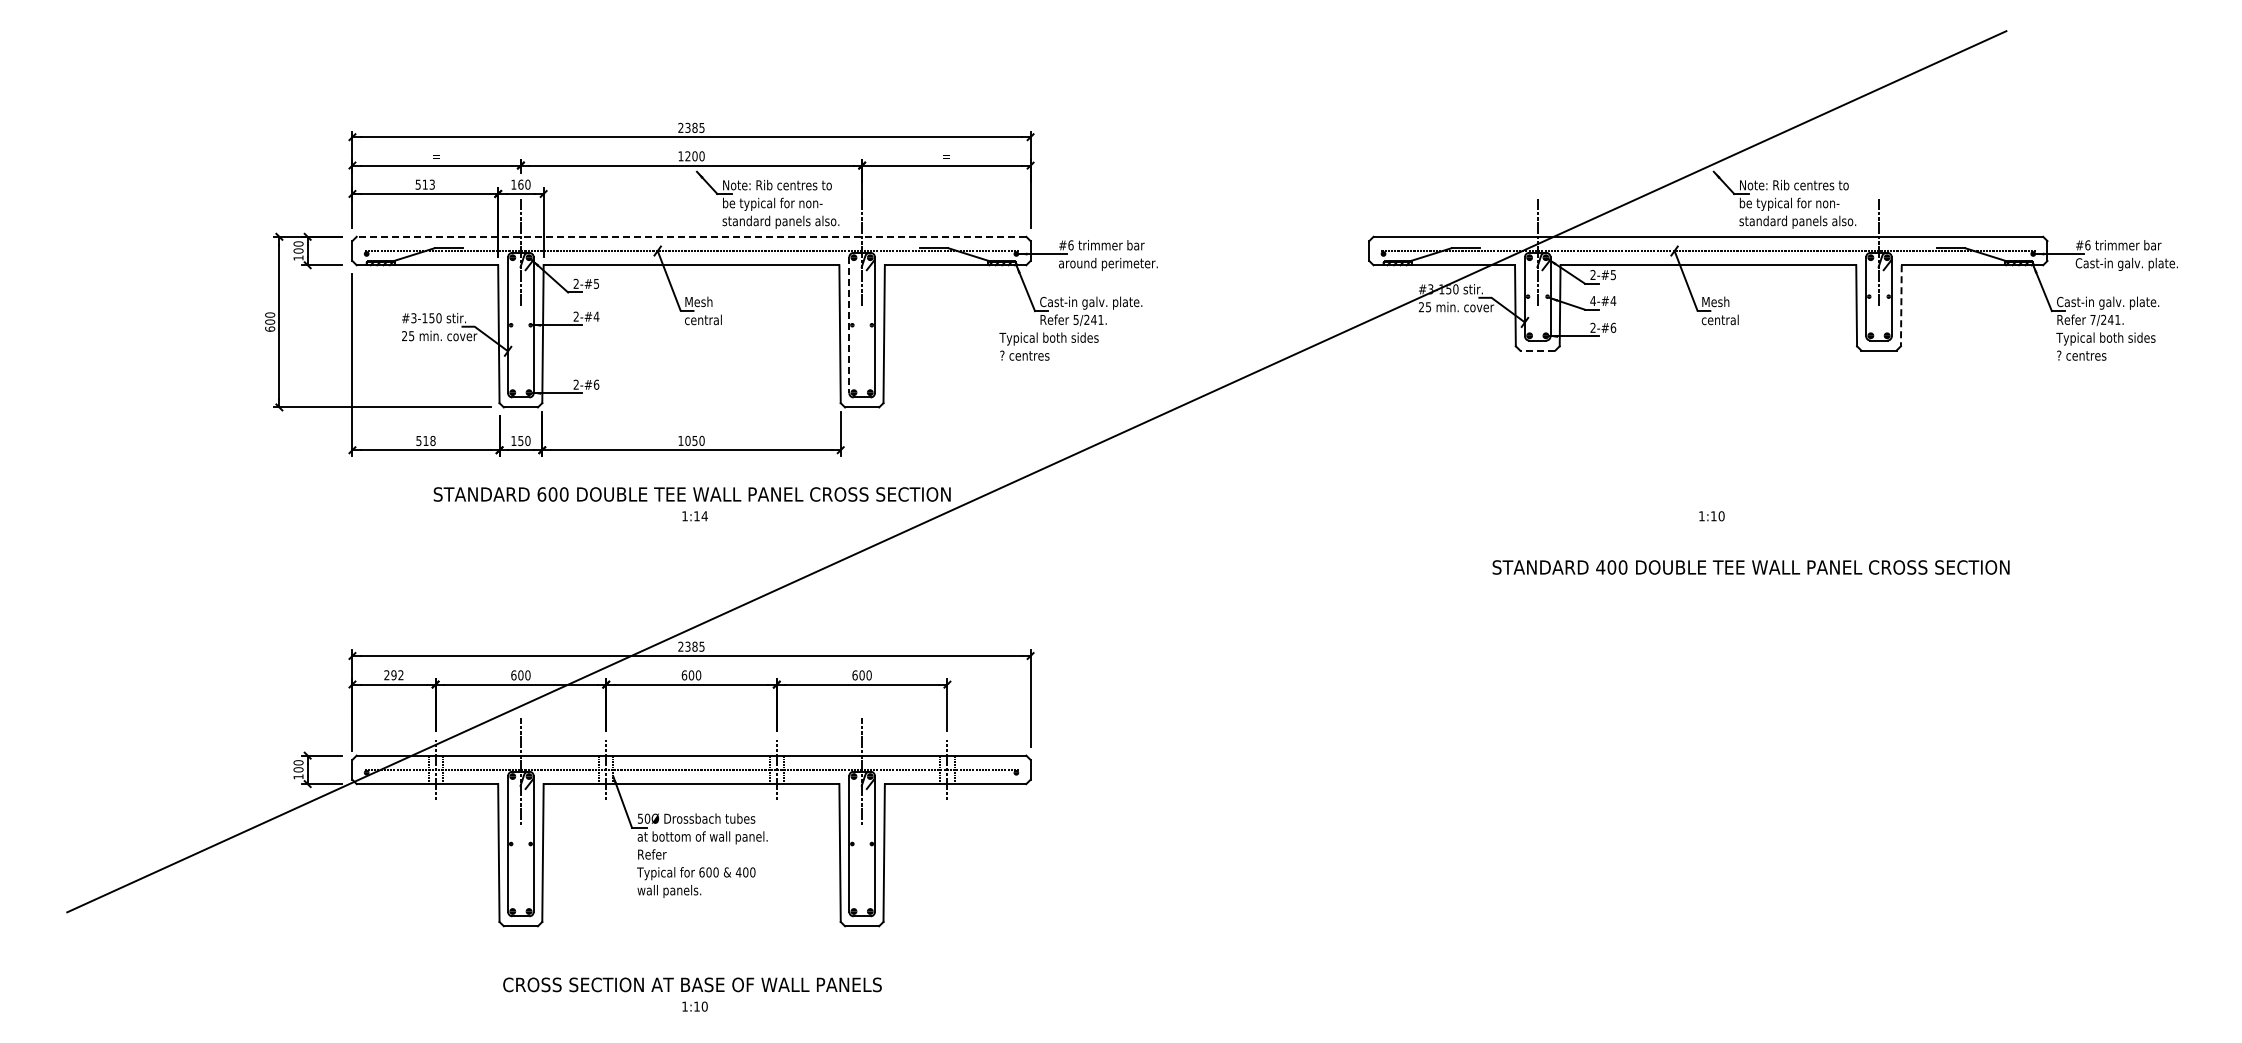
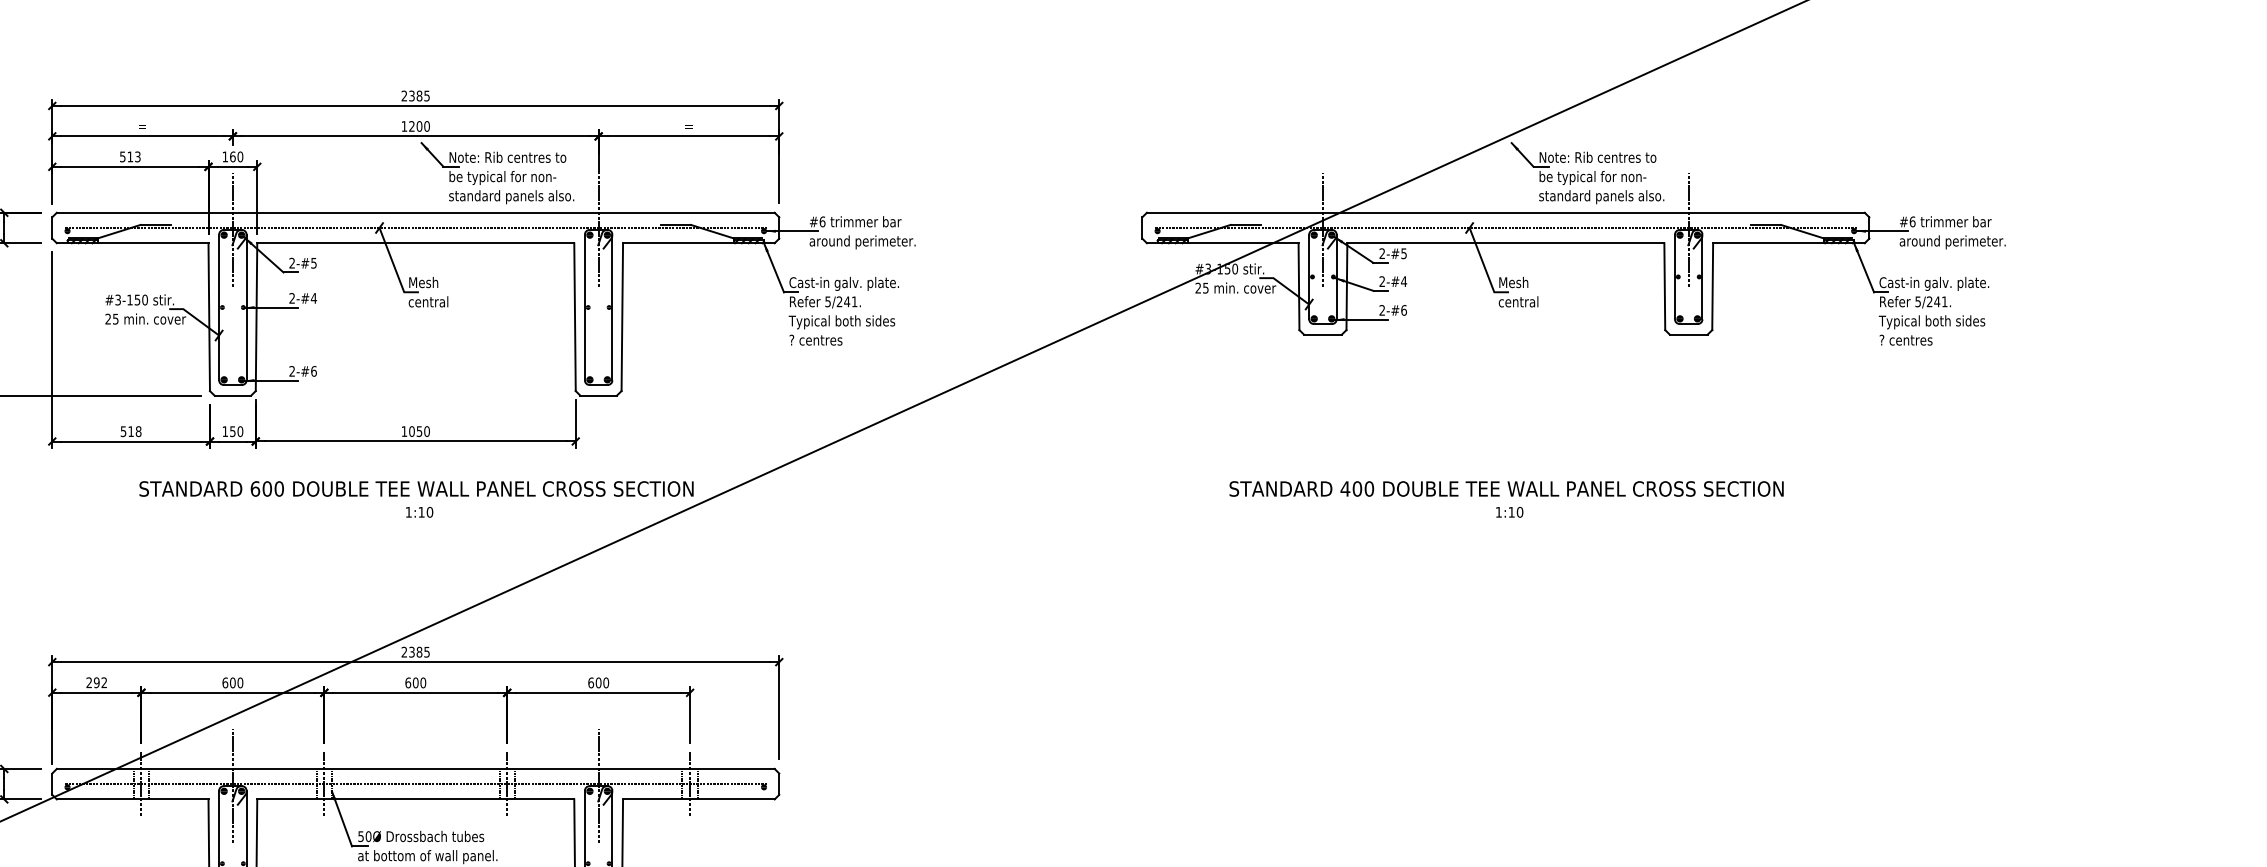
line: (691, 236) -> (415, 212), dashed -> solid
text: (2126, 263) -> (1954, 241), Cast-in galv. plate. -> around perimeter.
text: (1592, 300) -> (1381, 281), 4-#4 -> 2-#4
line: (1901, 305) -> (1712, 286), dashed -> solid
text: (2092, 319) -> (1917, 301), 7/241. -> 5/241.
line: (849, 325) -> (585, 307), dashed -> solid
text: (1048, 346) -> (841, 330), moved
line: (1537, 350) -> (1322, 334), dashed -> solid
text: (704, 516) -> (429, 512), 1:14 -> 1:10
text: (1750, 567) -> (1505, 488), moved

